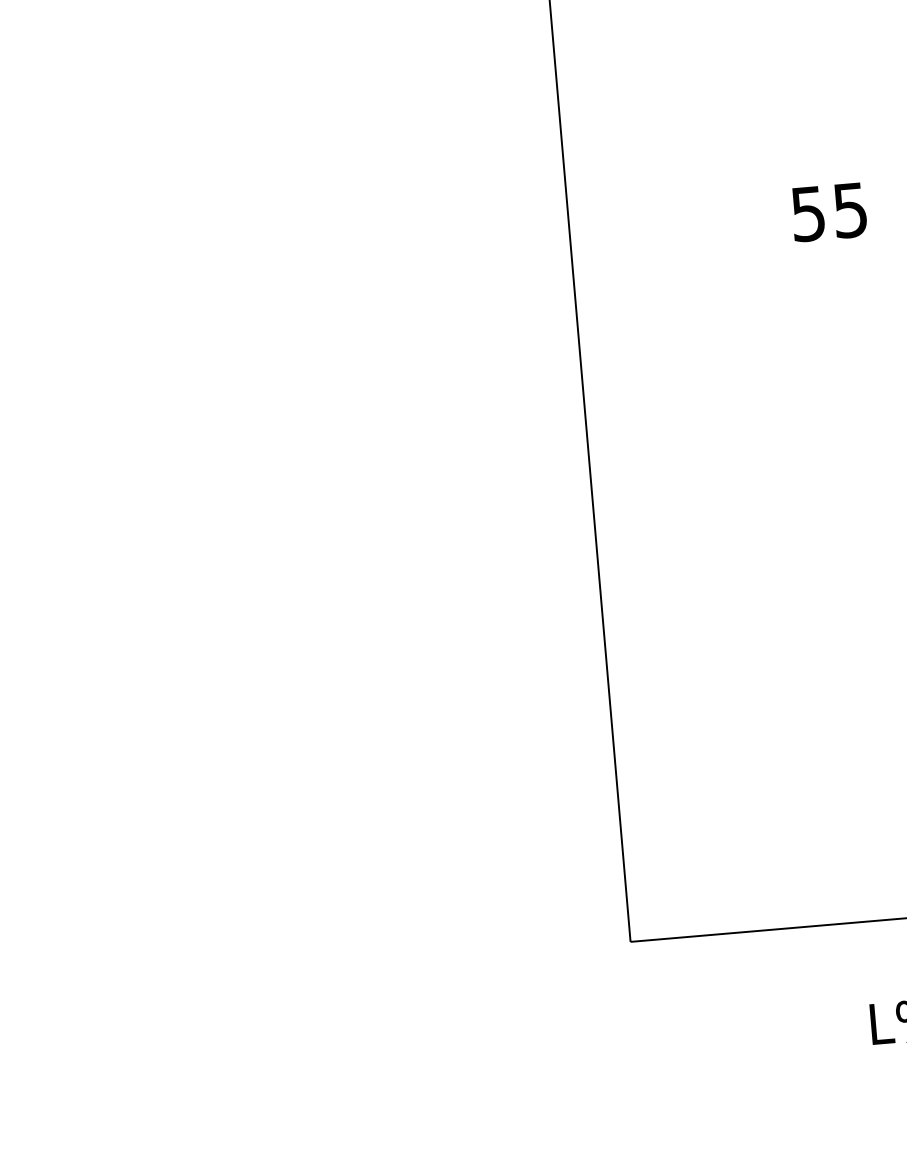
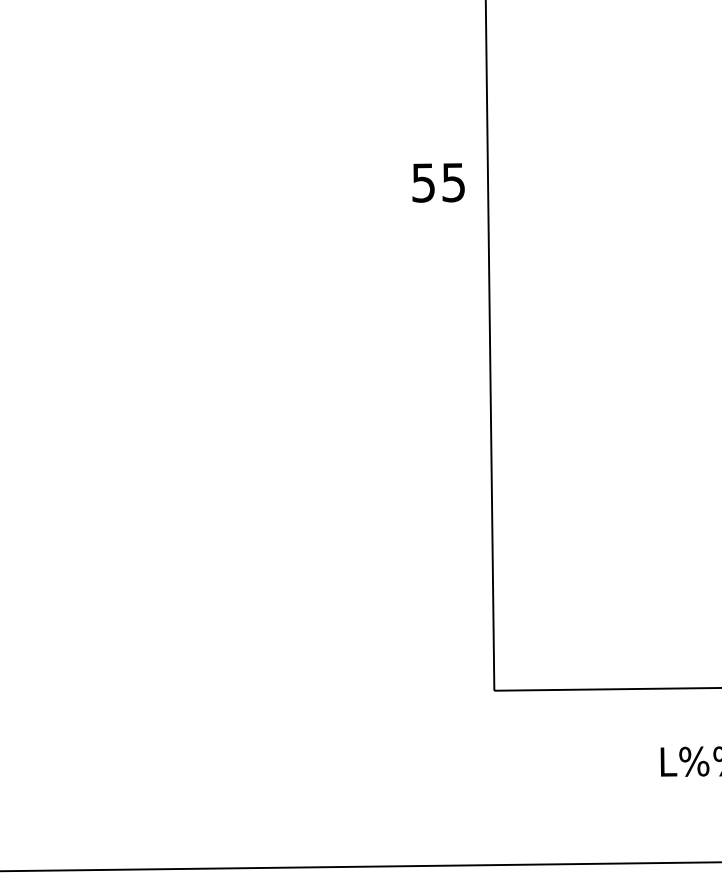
text: (829, 211) -> (438, 182), moved

